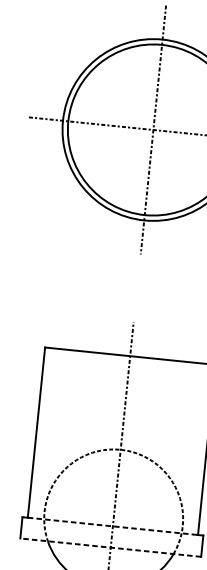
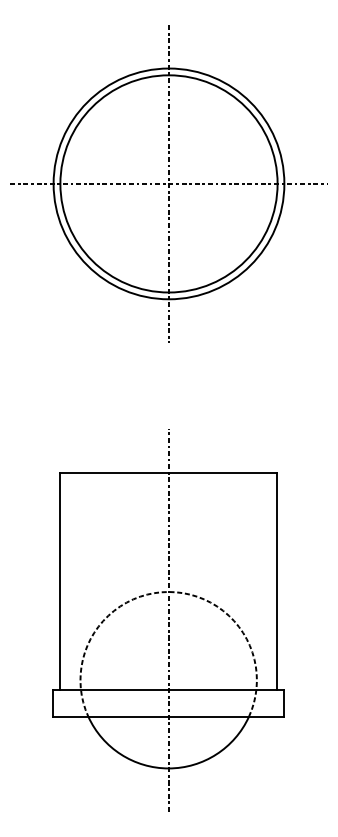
line: (112, 526) -> (168, 689), dashed -> solid
line: (110, 547) -> (168, 716), dashed -> solid

